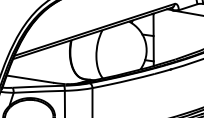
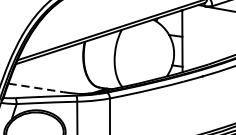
line: (30, 79) -> (36, 88), solid -> dashed

